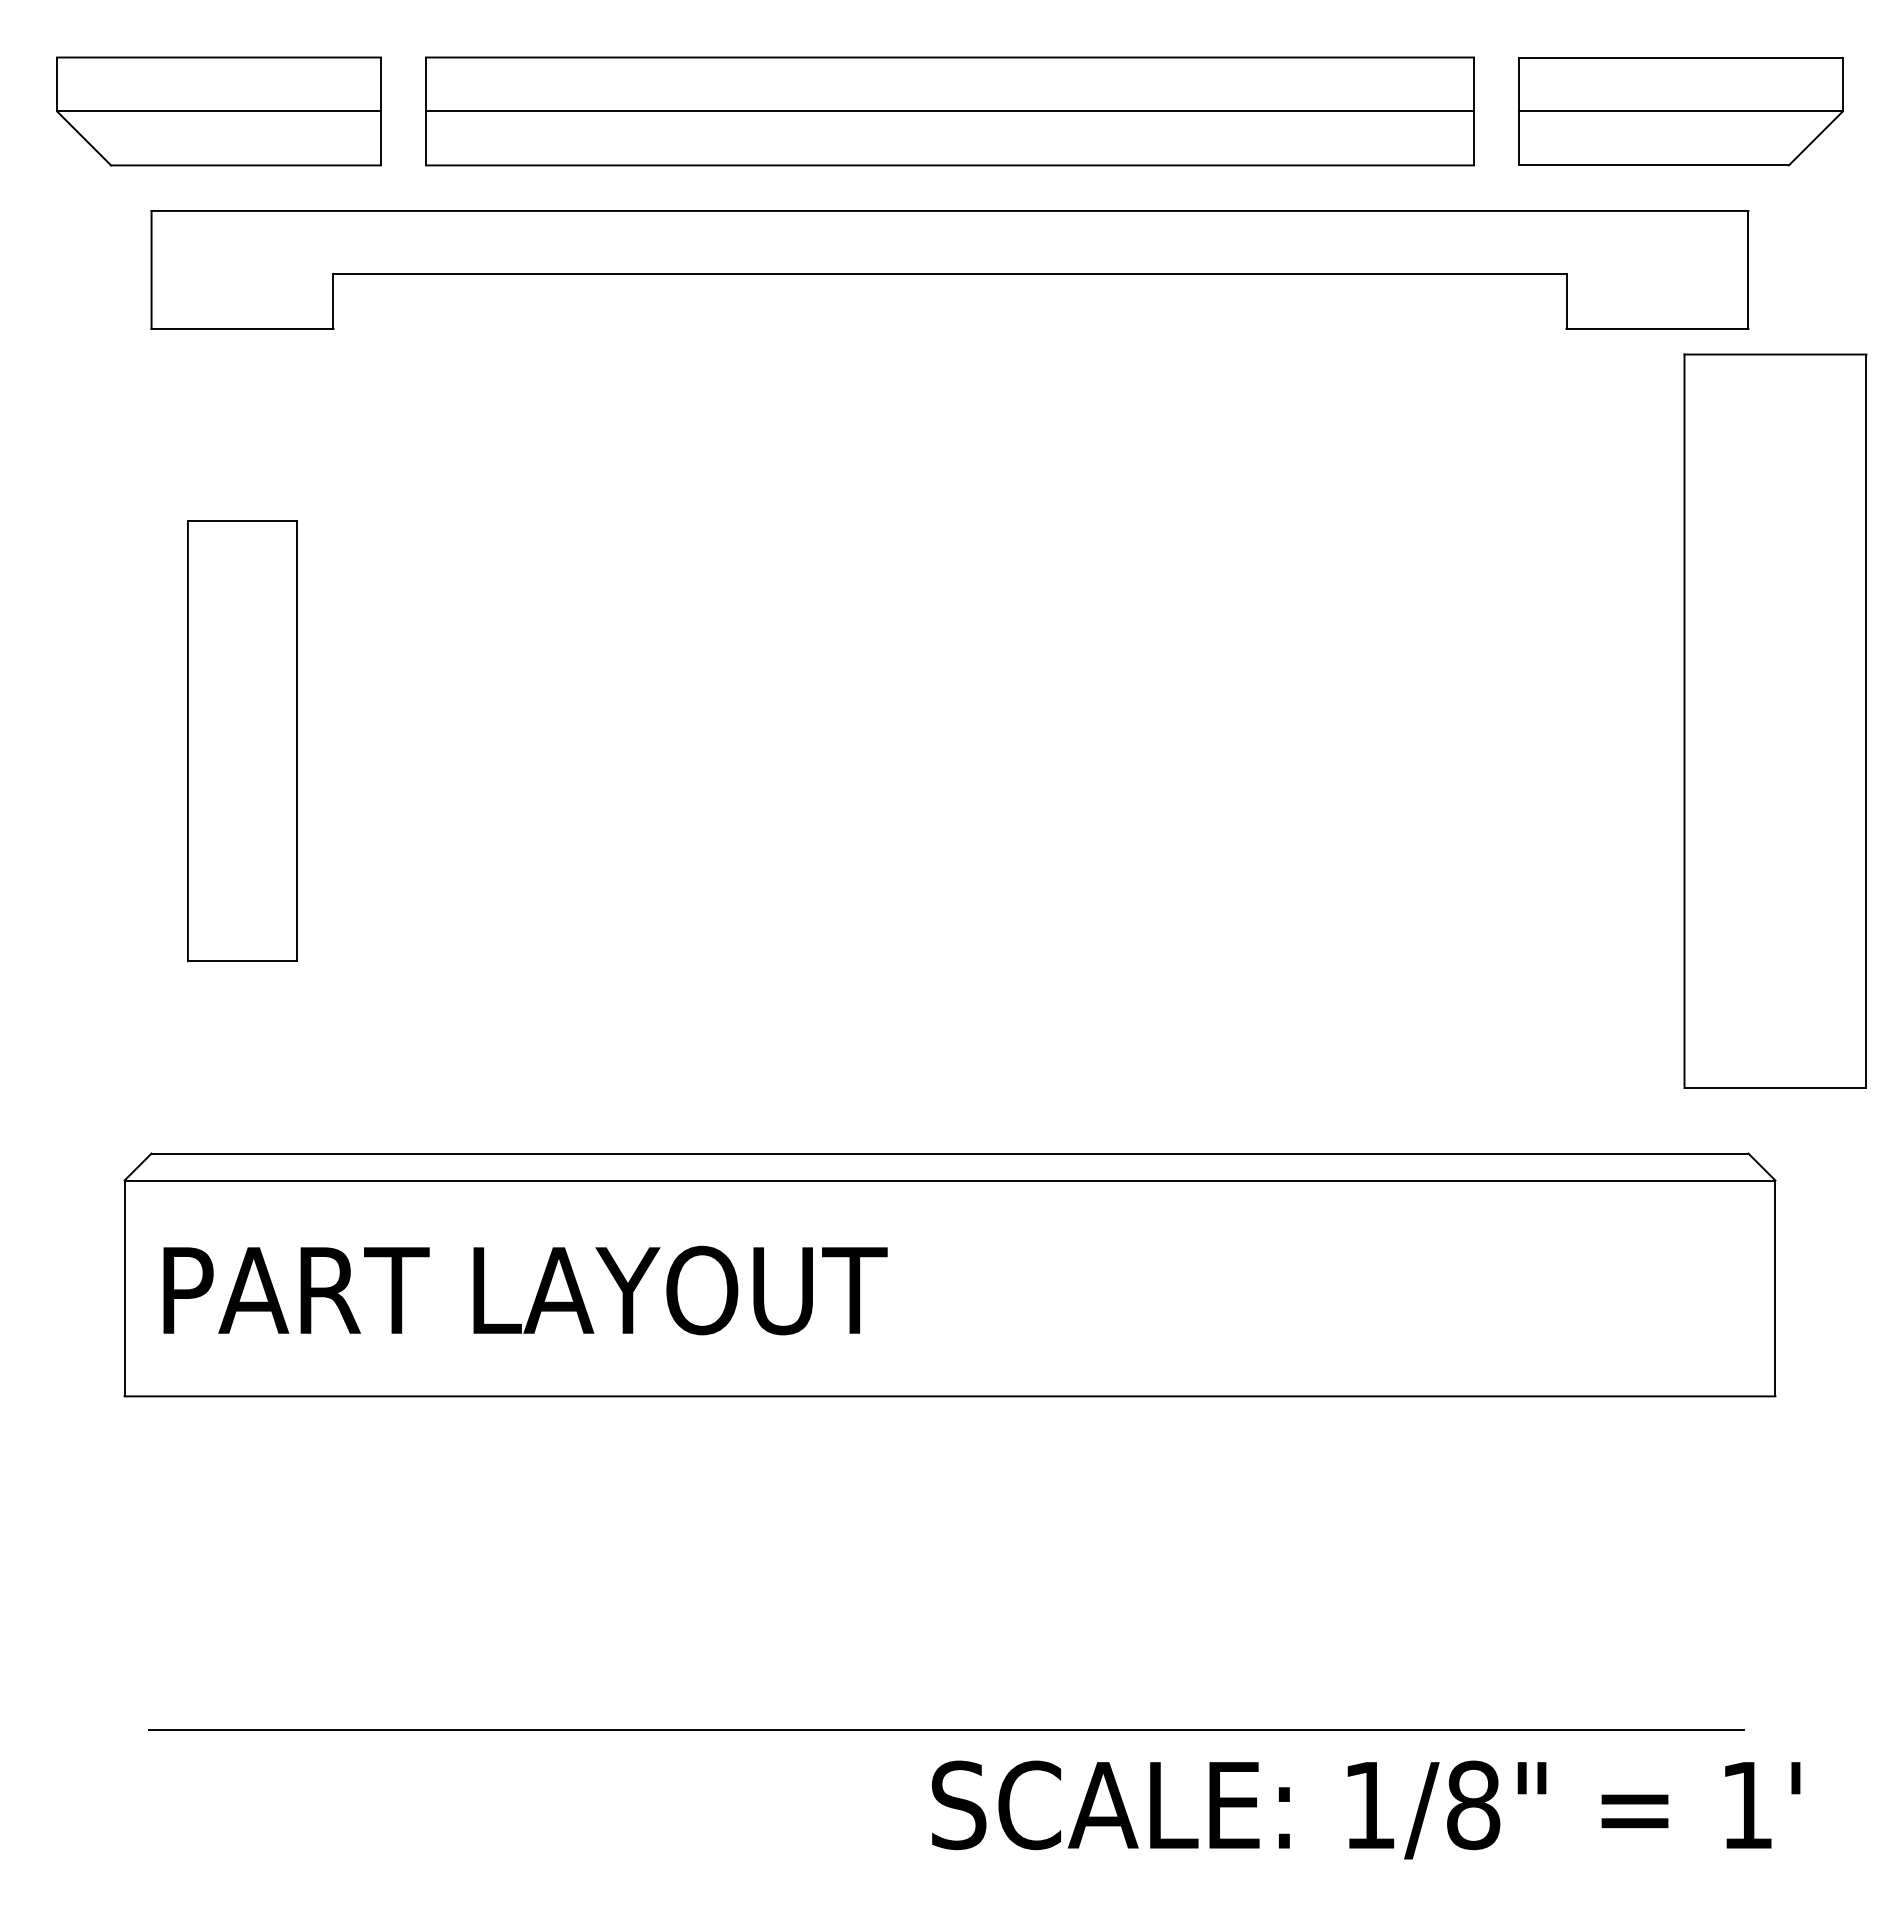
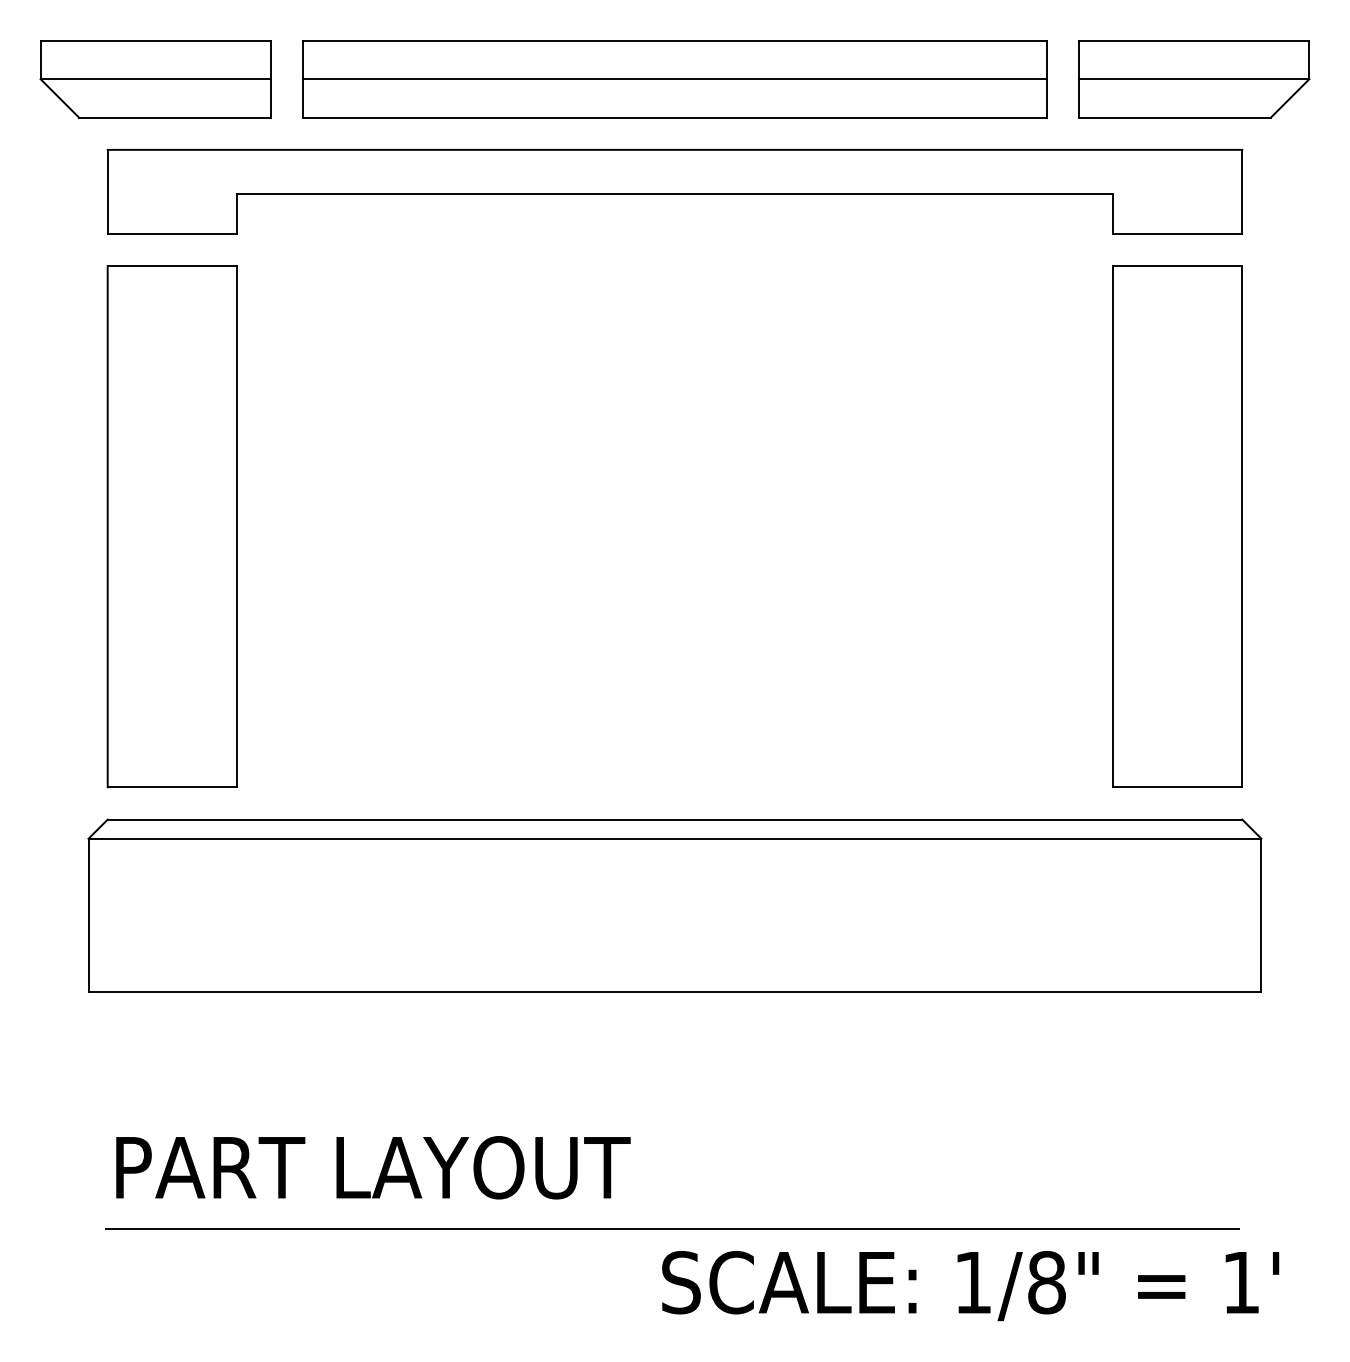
part: (1775, 720) -> (1177, 526), moved
part: (242, 740) -> (172, 526), size x1.67
text: (525, 1290) -> (373, 1167), moved

